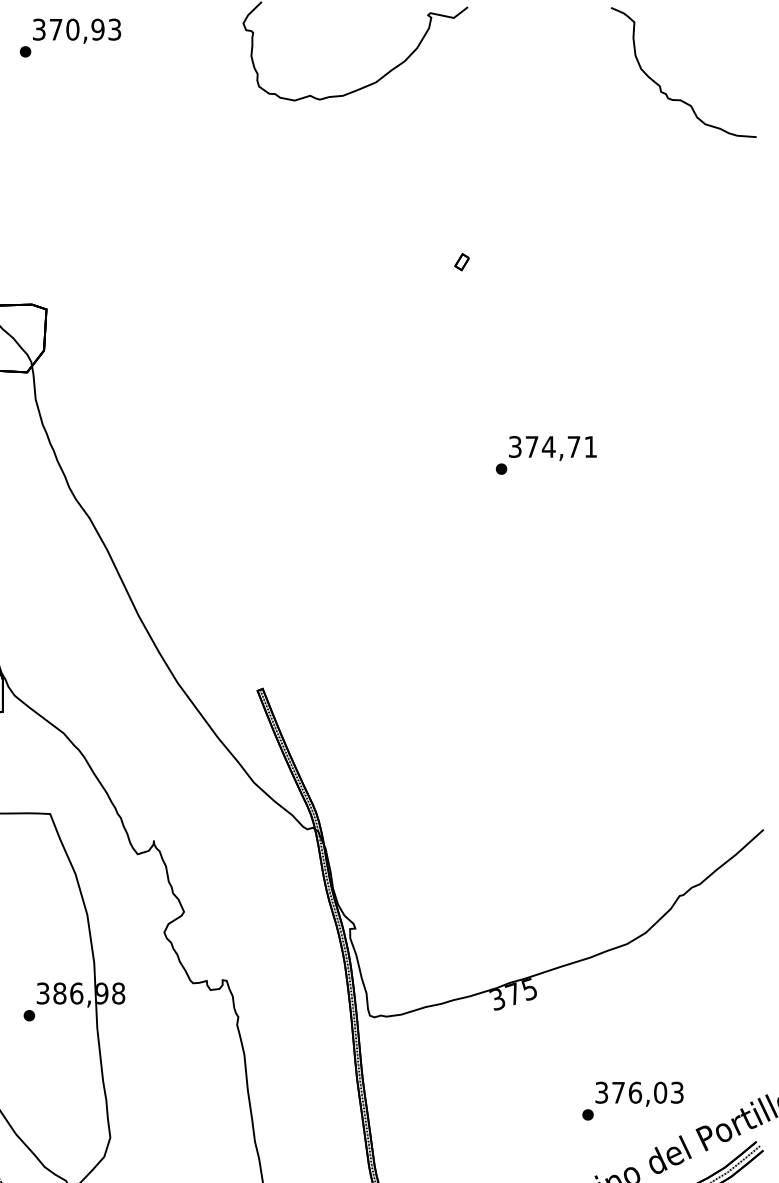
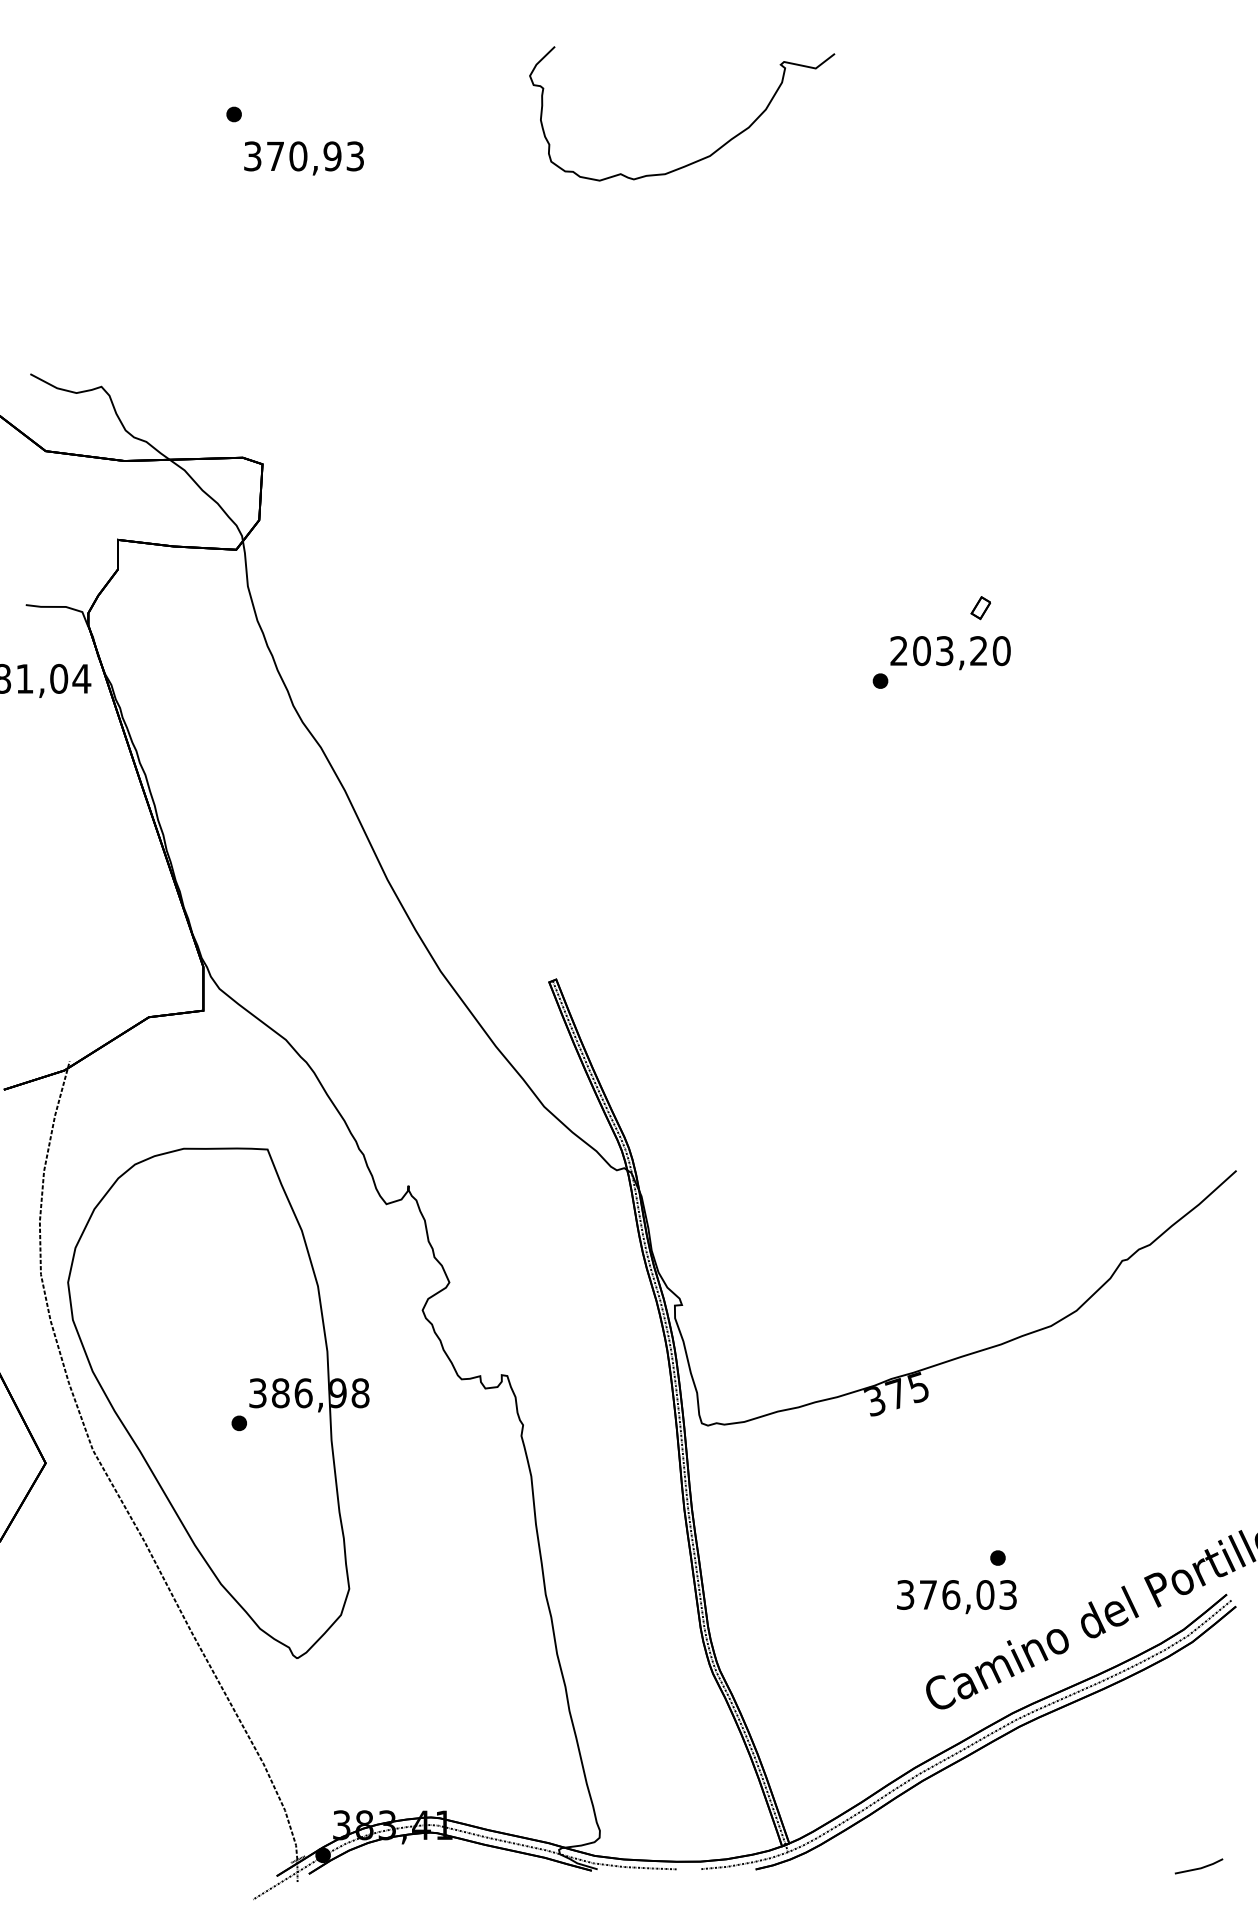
text: (76, 31) -> (303, 158), moved
curve: (660, 85) -> (1096, 160), removed
part: (461, 262) -> (980, 608), moved
text: (553, 447) -> (950, 651), 374,71 -> 203,20
text: (639, 1094) -> (956, 1597), moved

